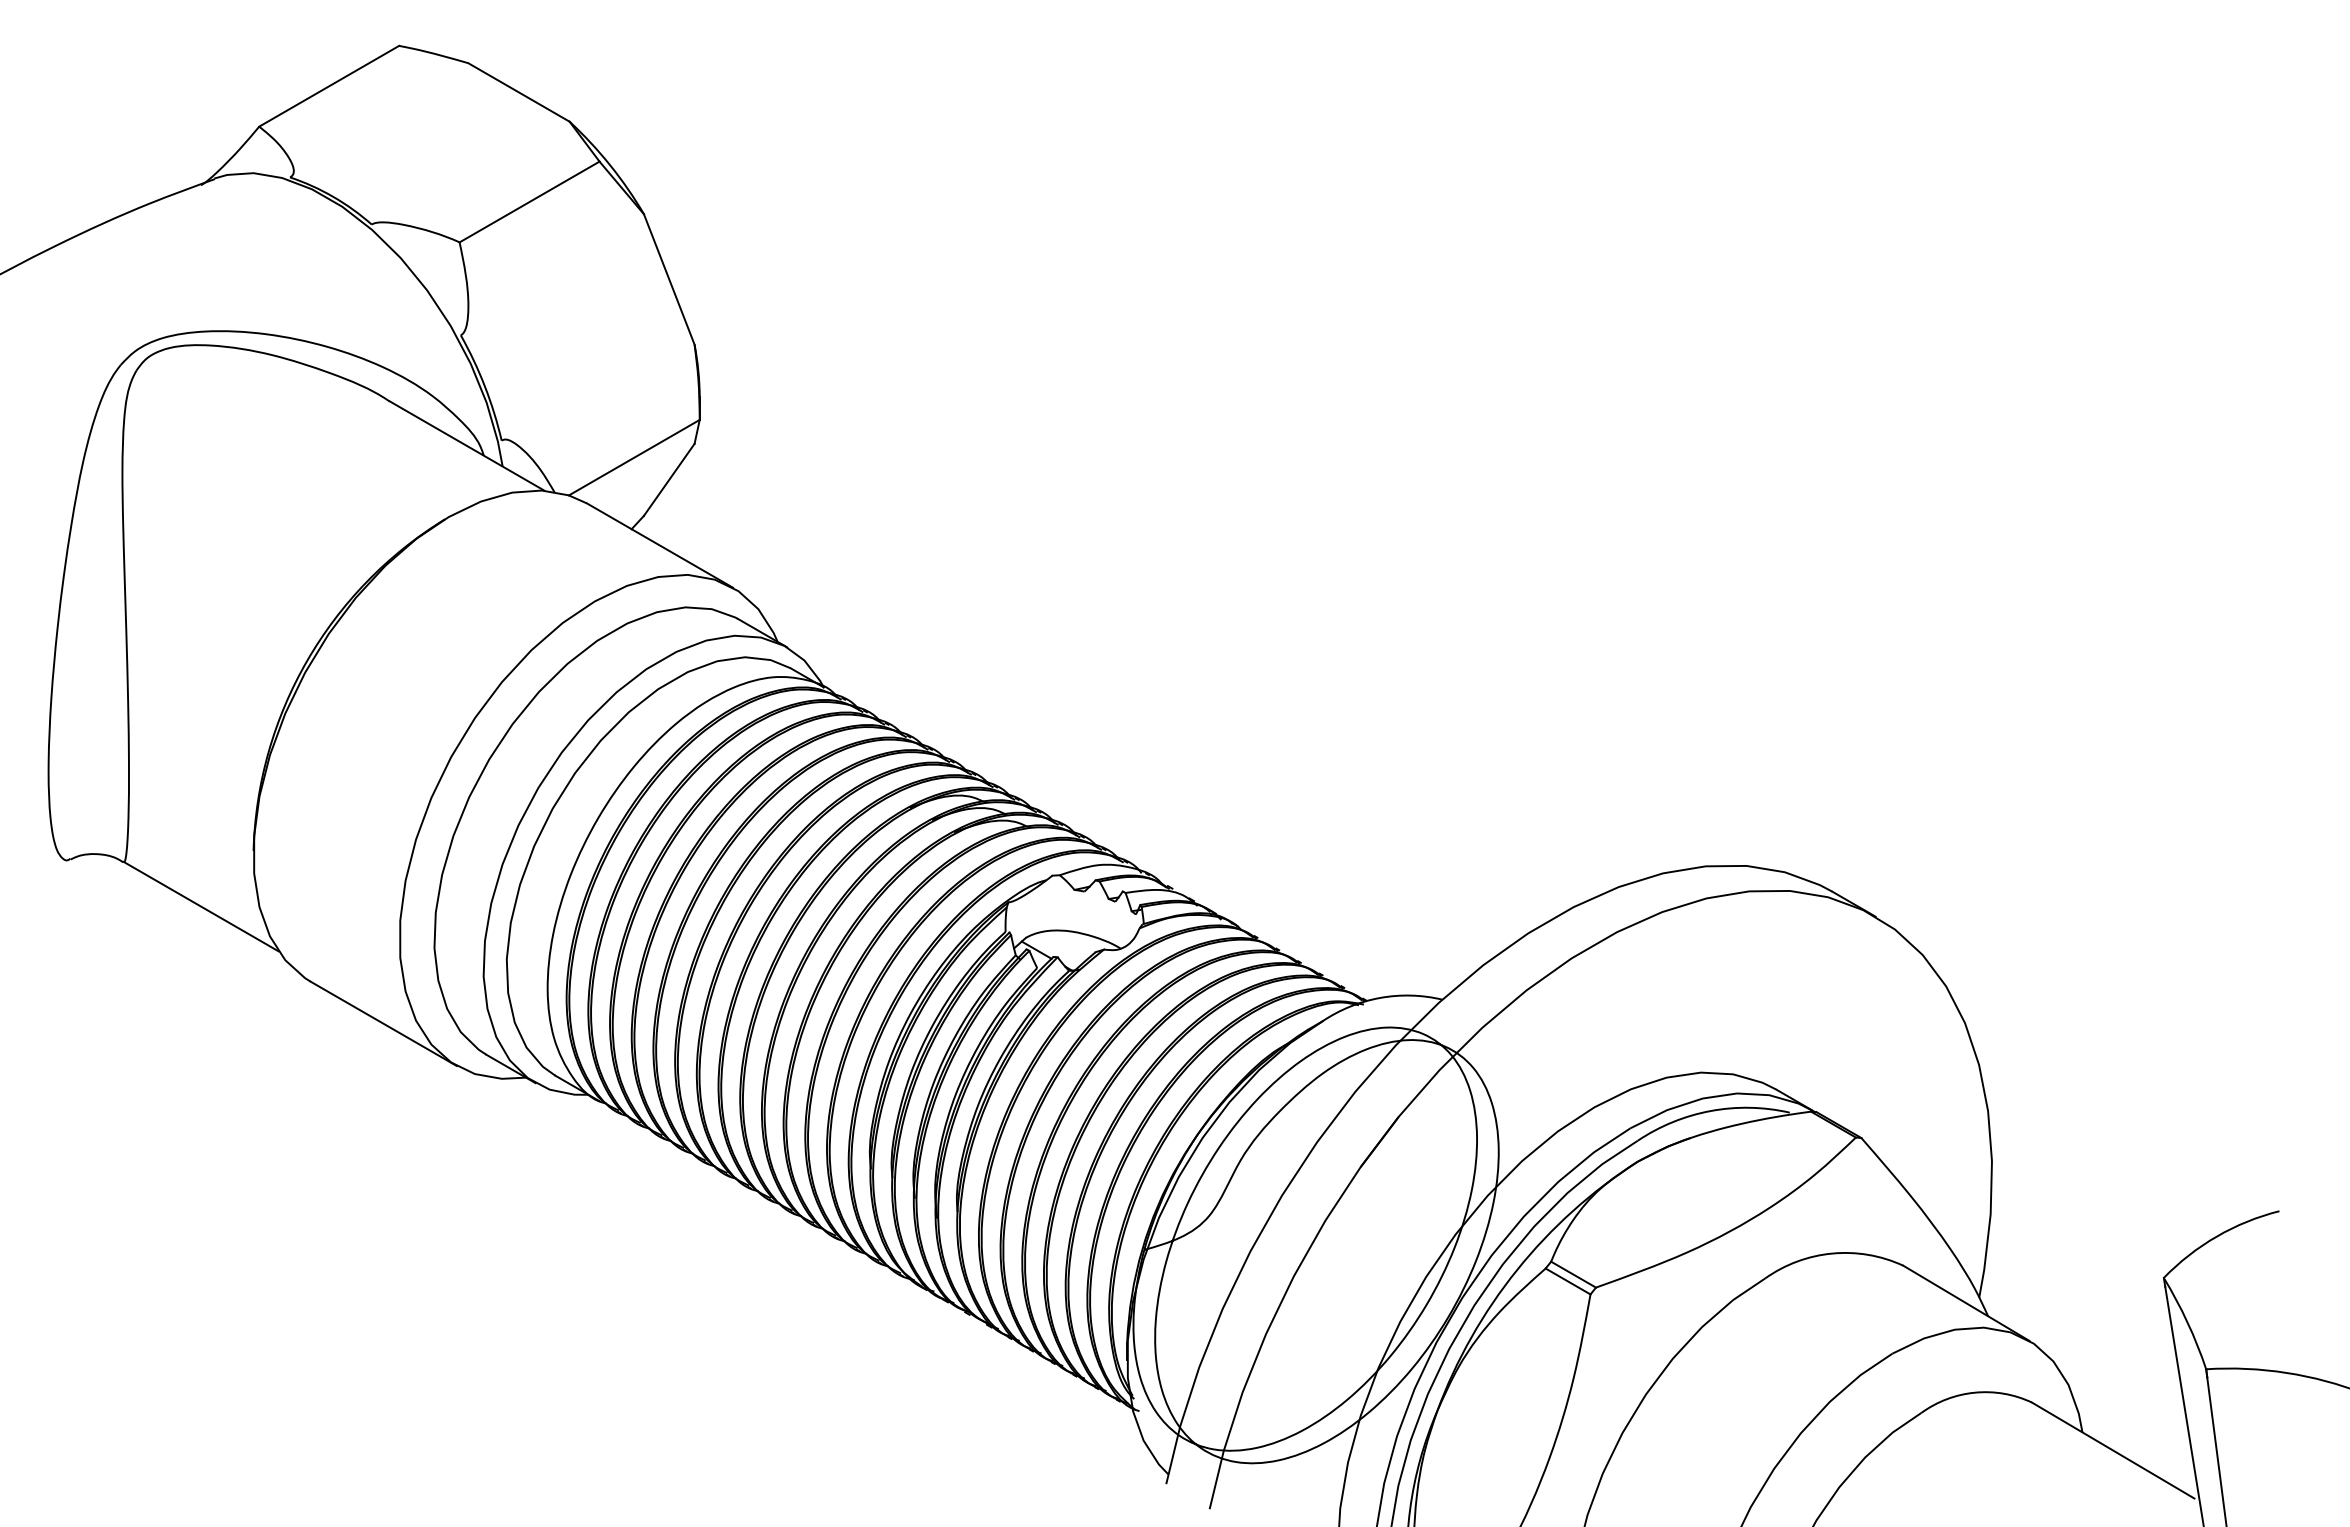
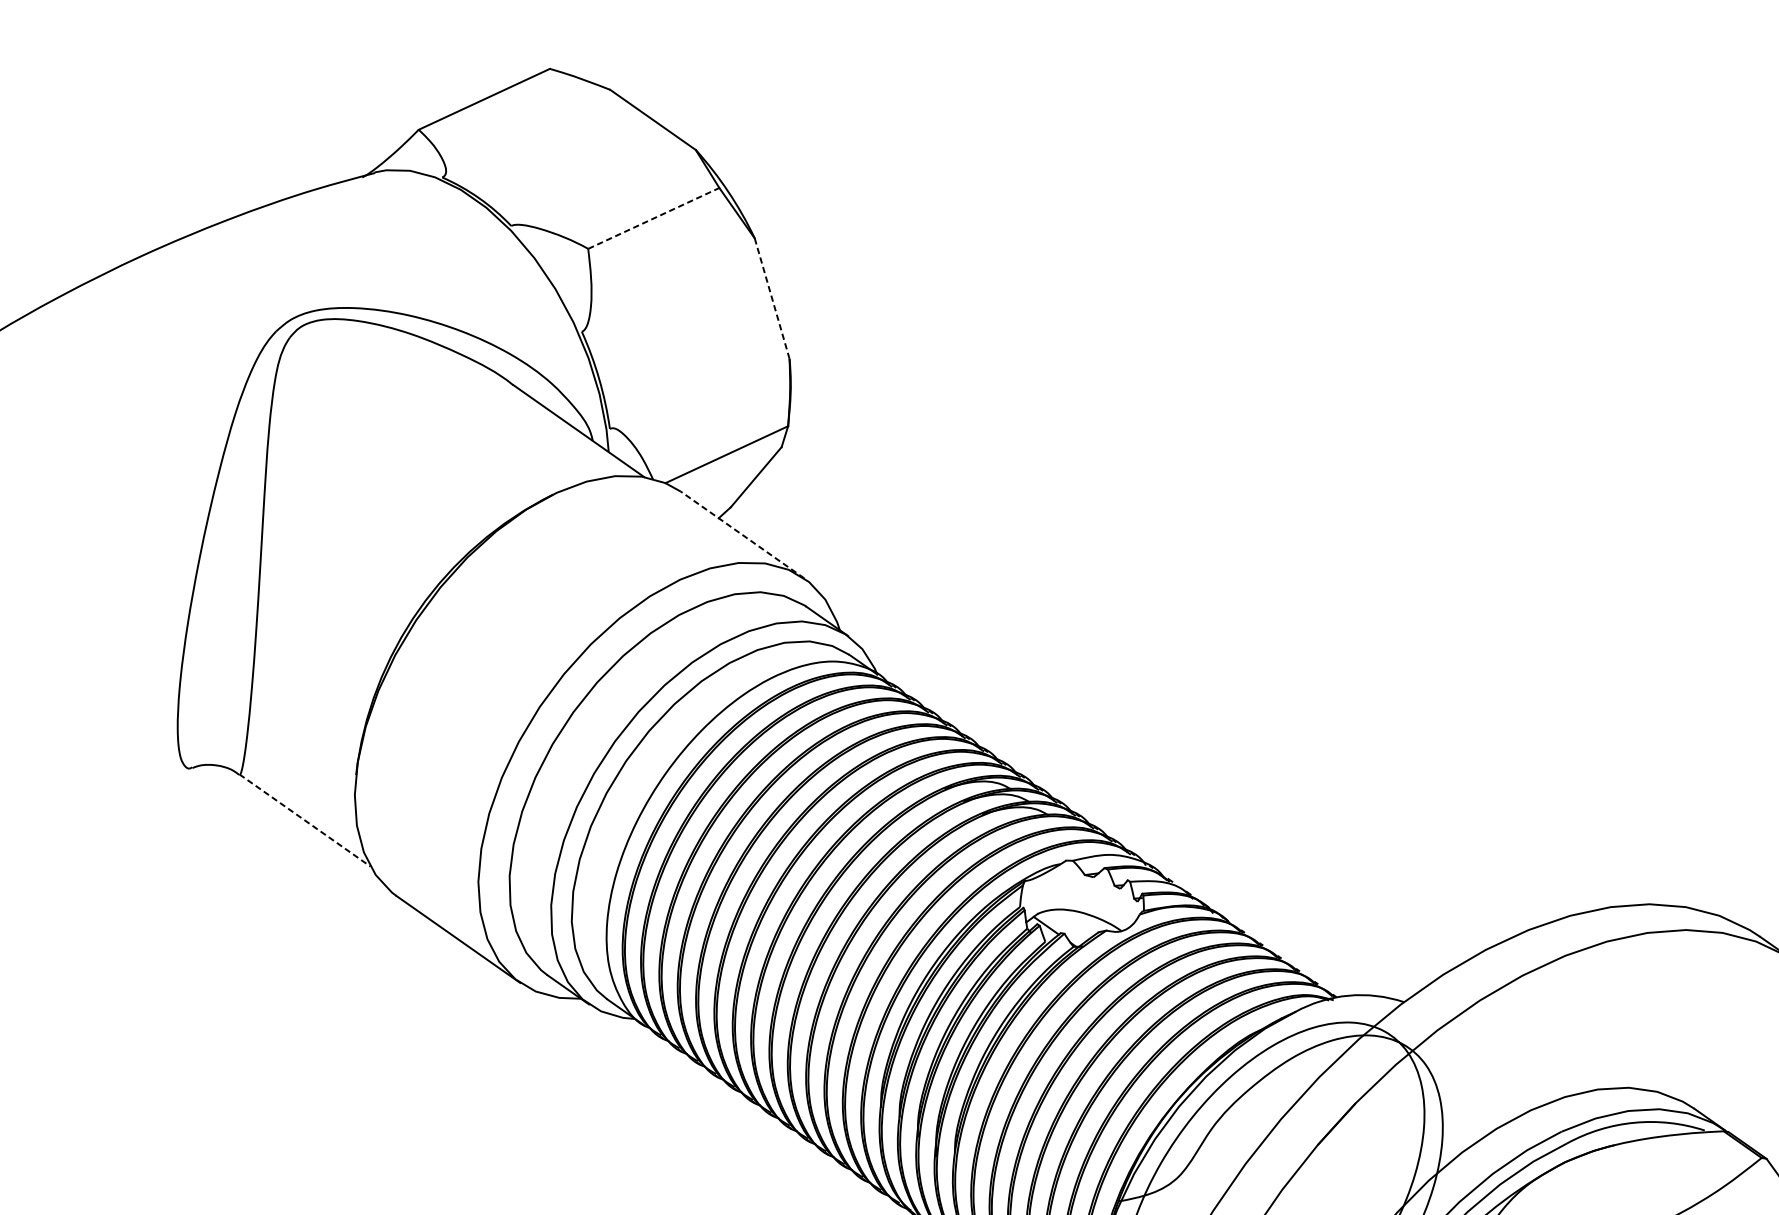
line: (529, 202) -> (653, 218), solid -> dashed
line: (669, 279) -> (772, 298), solid -> dashed
line: (659, 545) -> (742, 534), solid -> dashed
line: (201, 906) -> (305, 820), solid -> dashed

